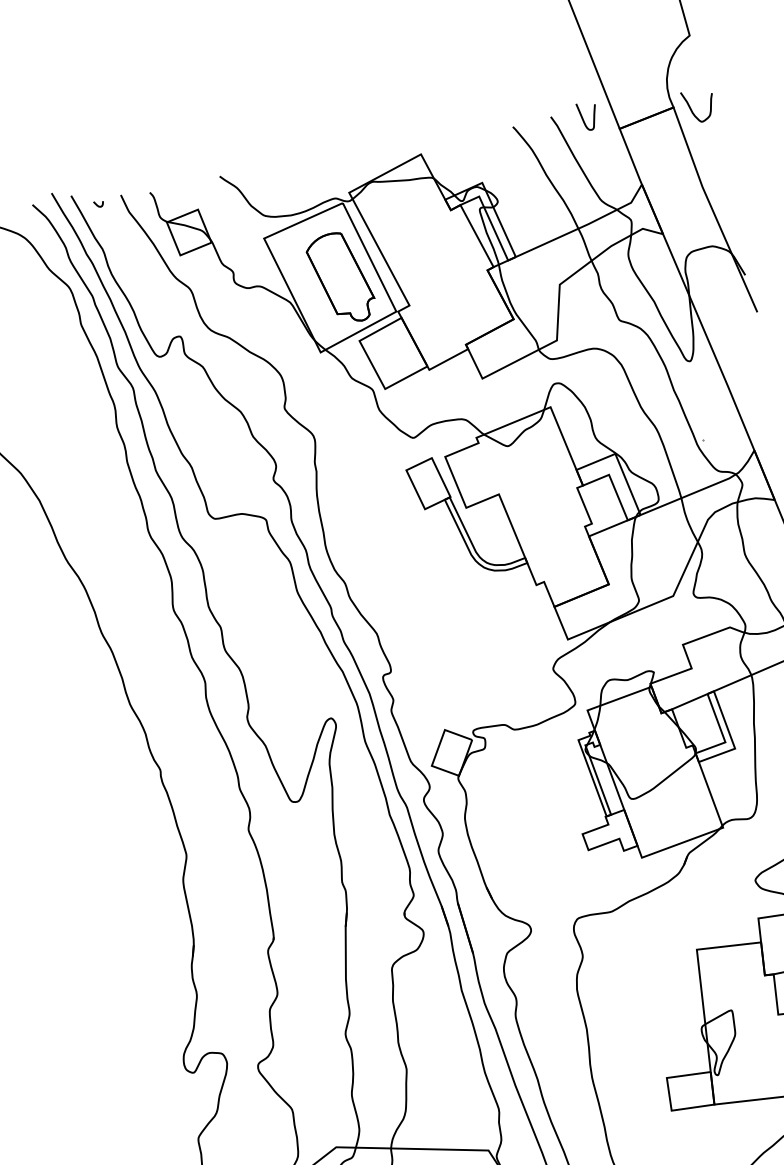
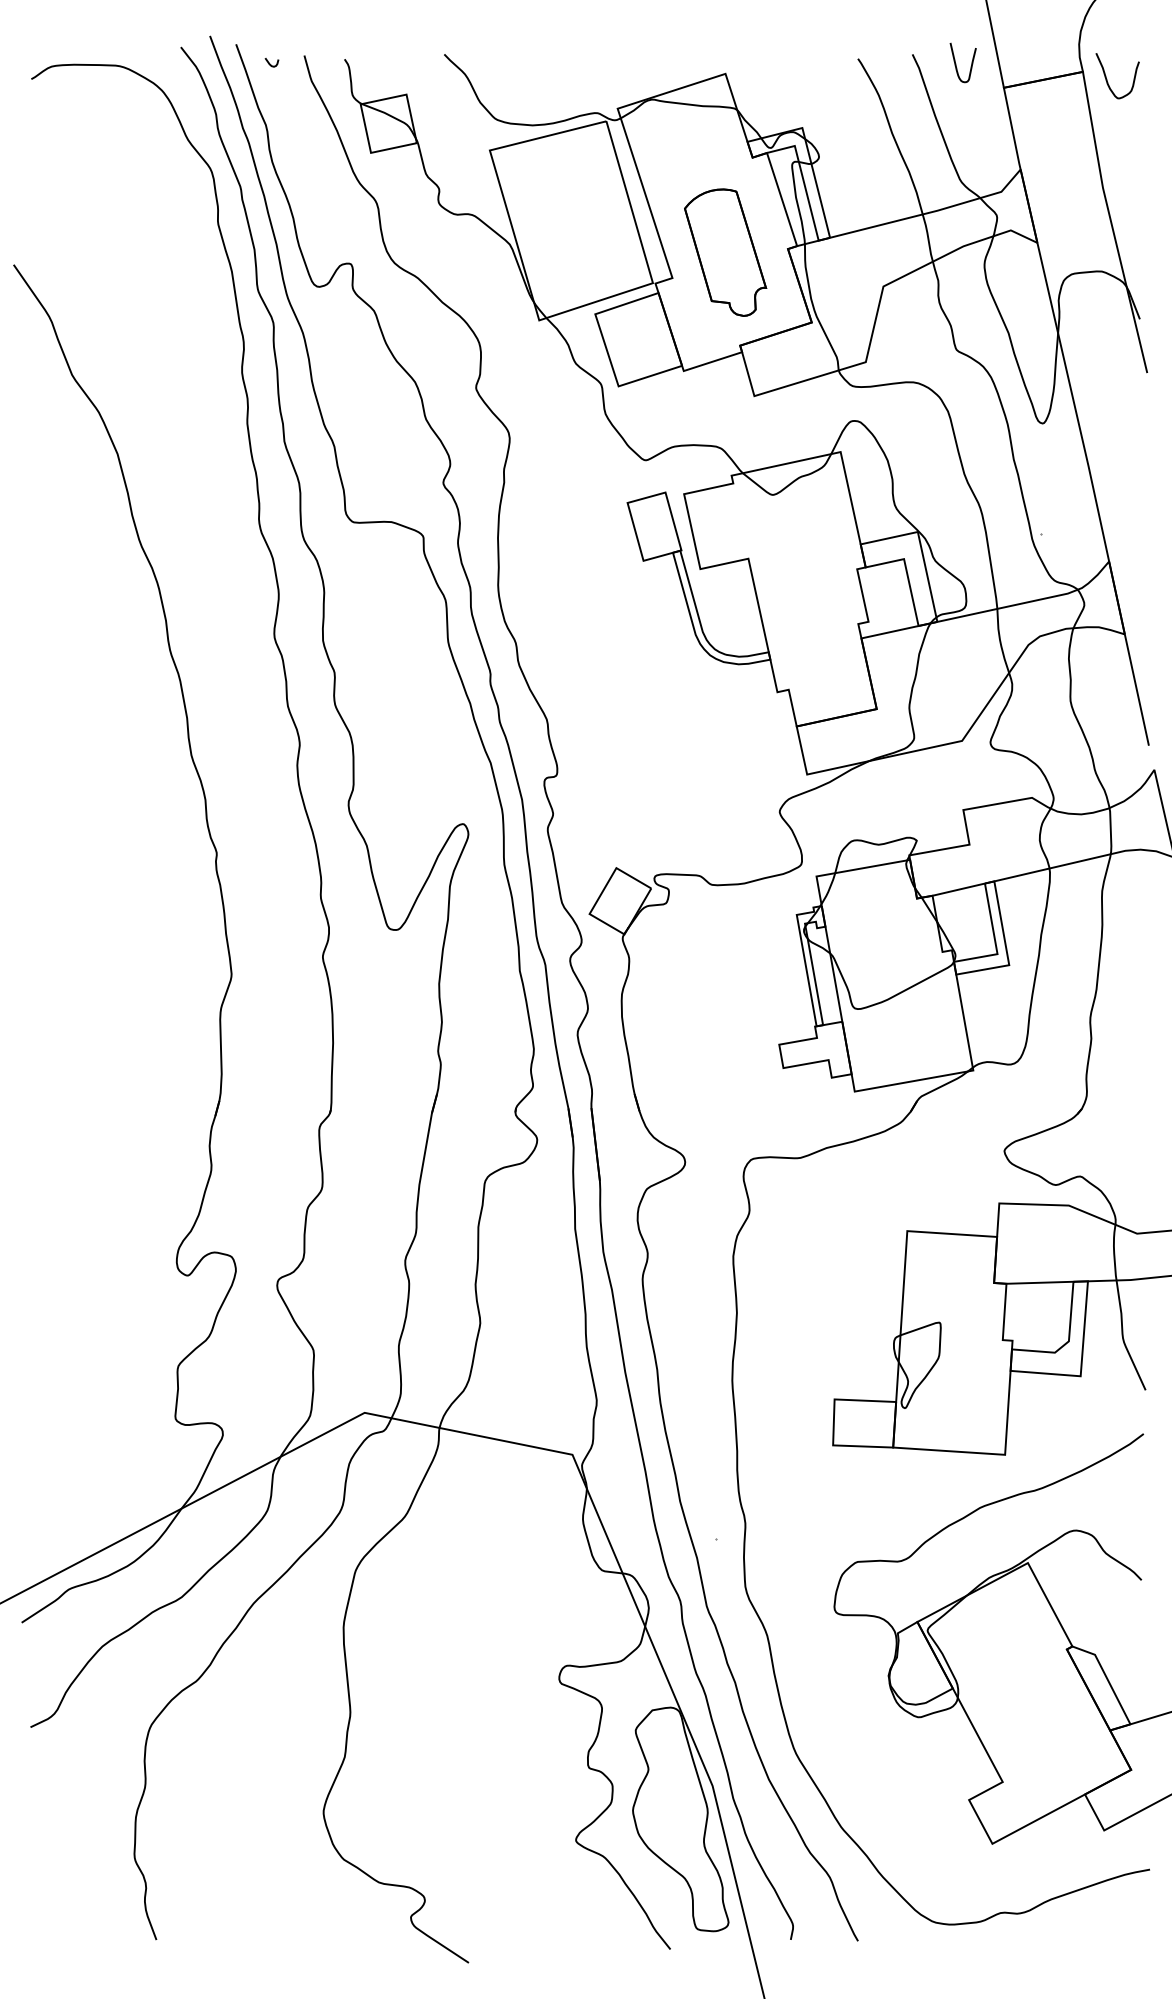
part: (341, 278) -> (725, 252), moved

